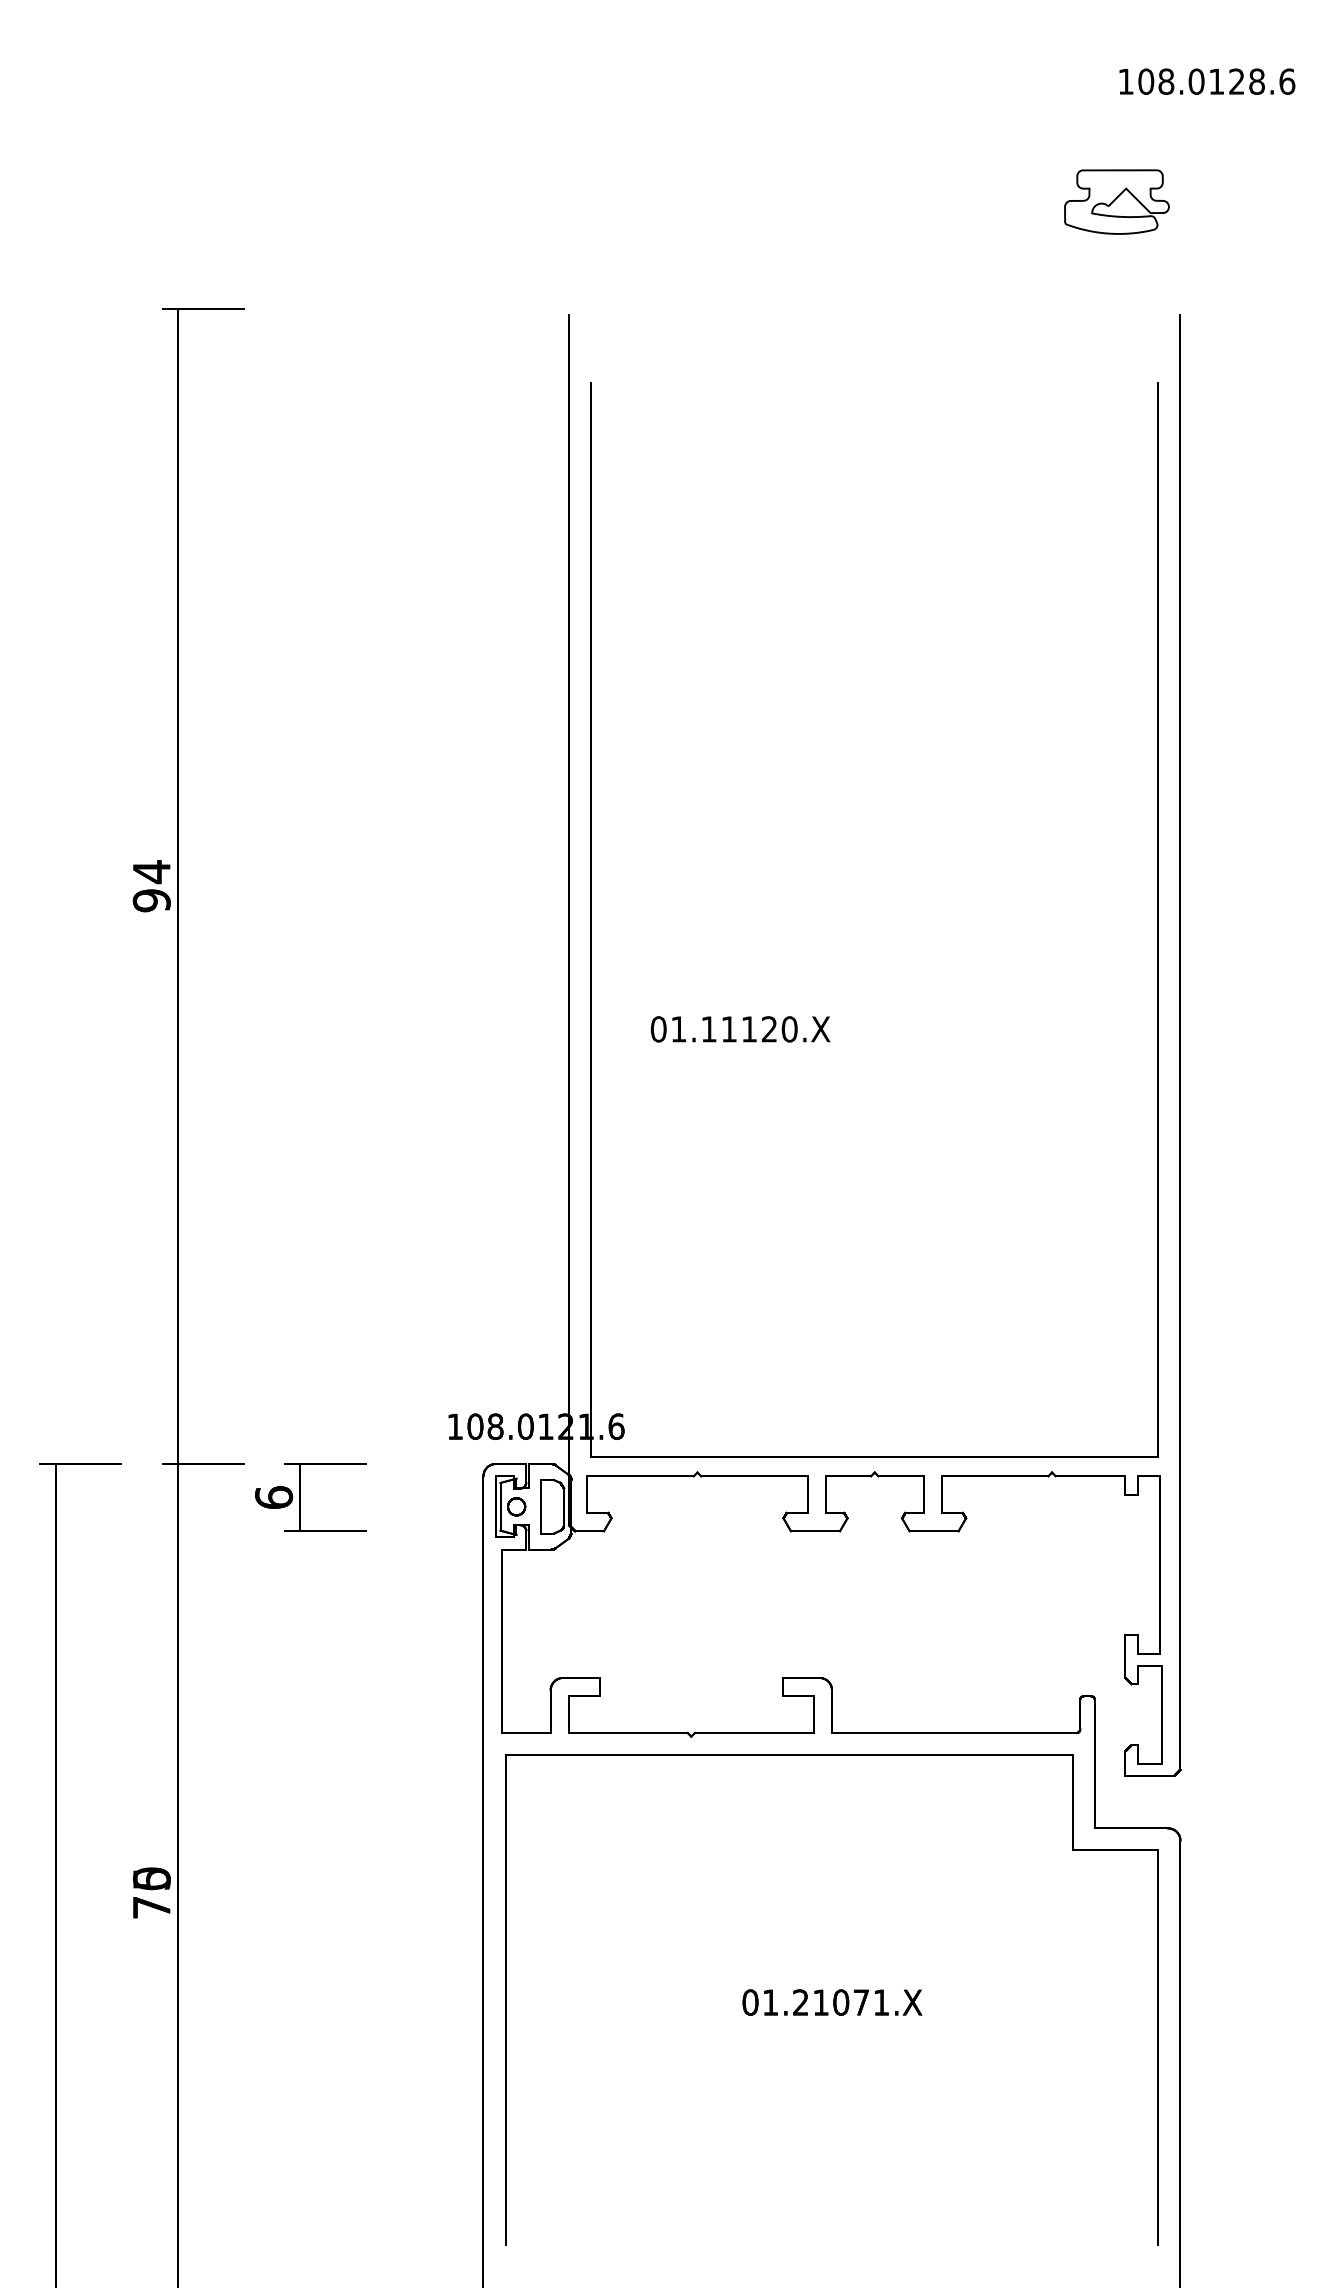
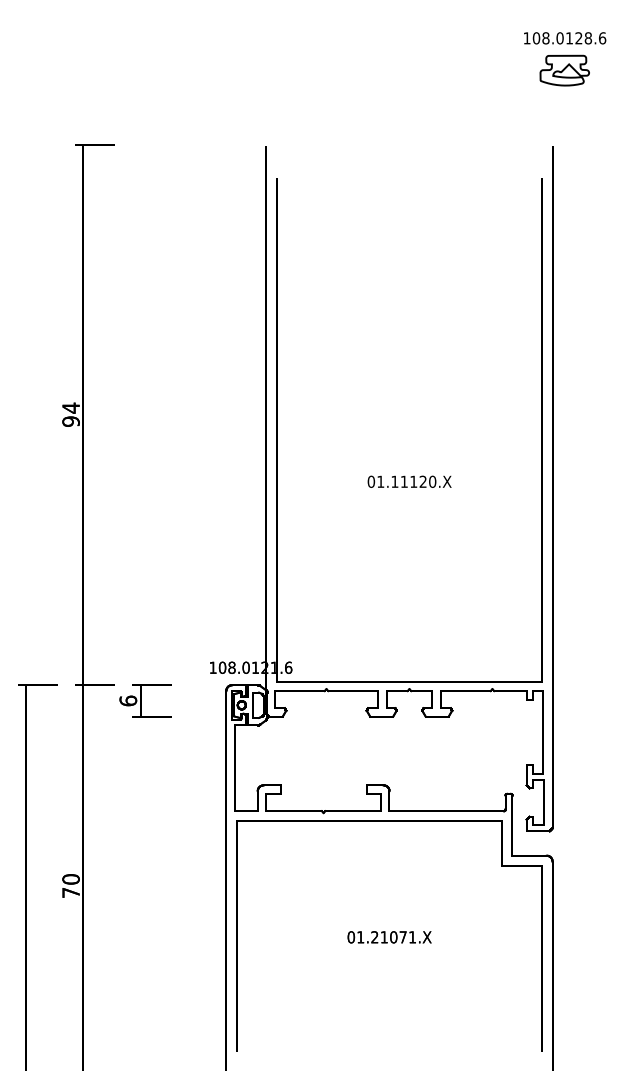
part: (1116, 201) -> (564, 70), moved
text: (740, 1028) -> (409, 481), moved
text: (150, 1879) -> (70, 879), 75 -> 70

